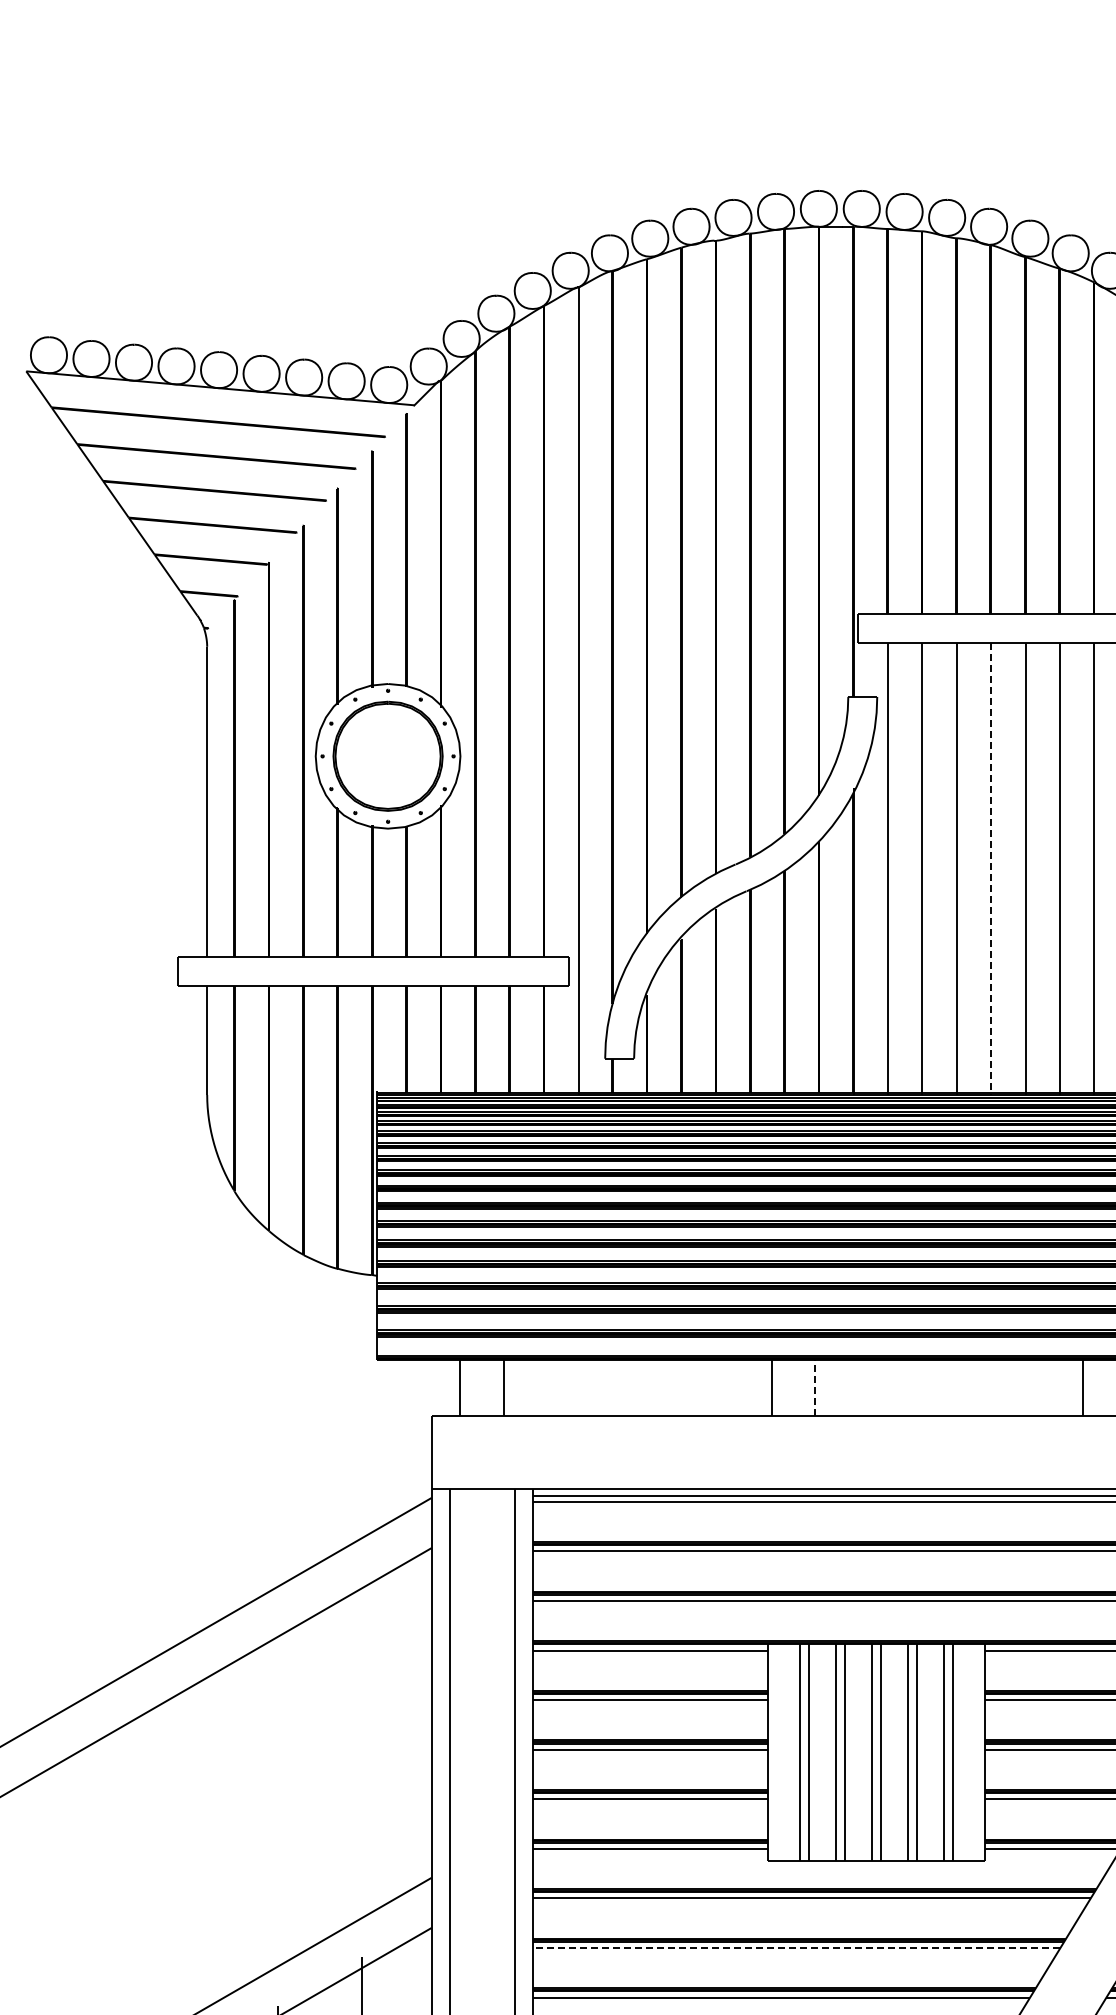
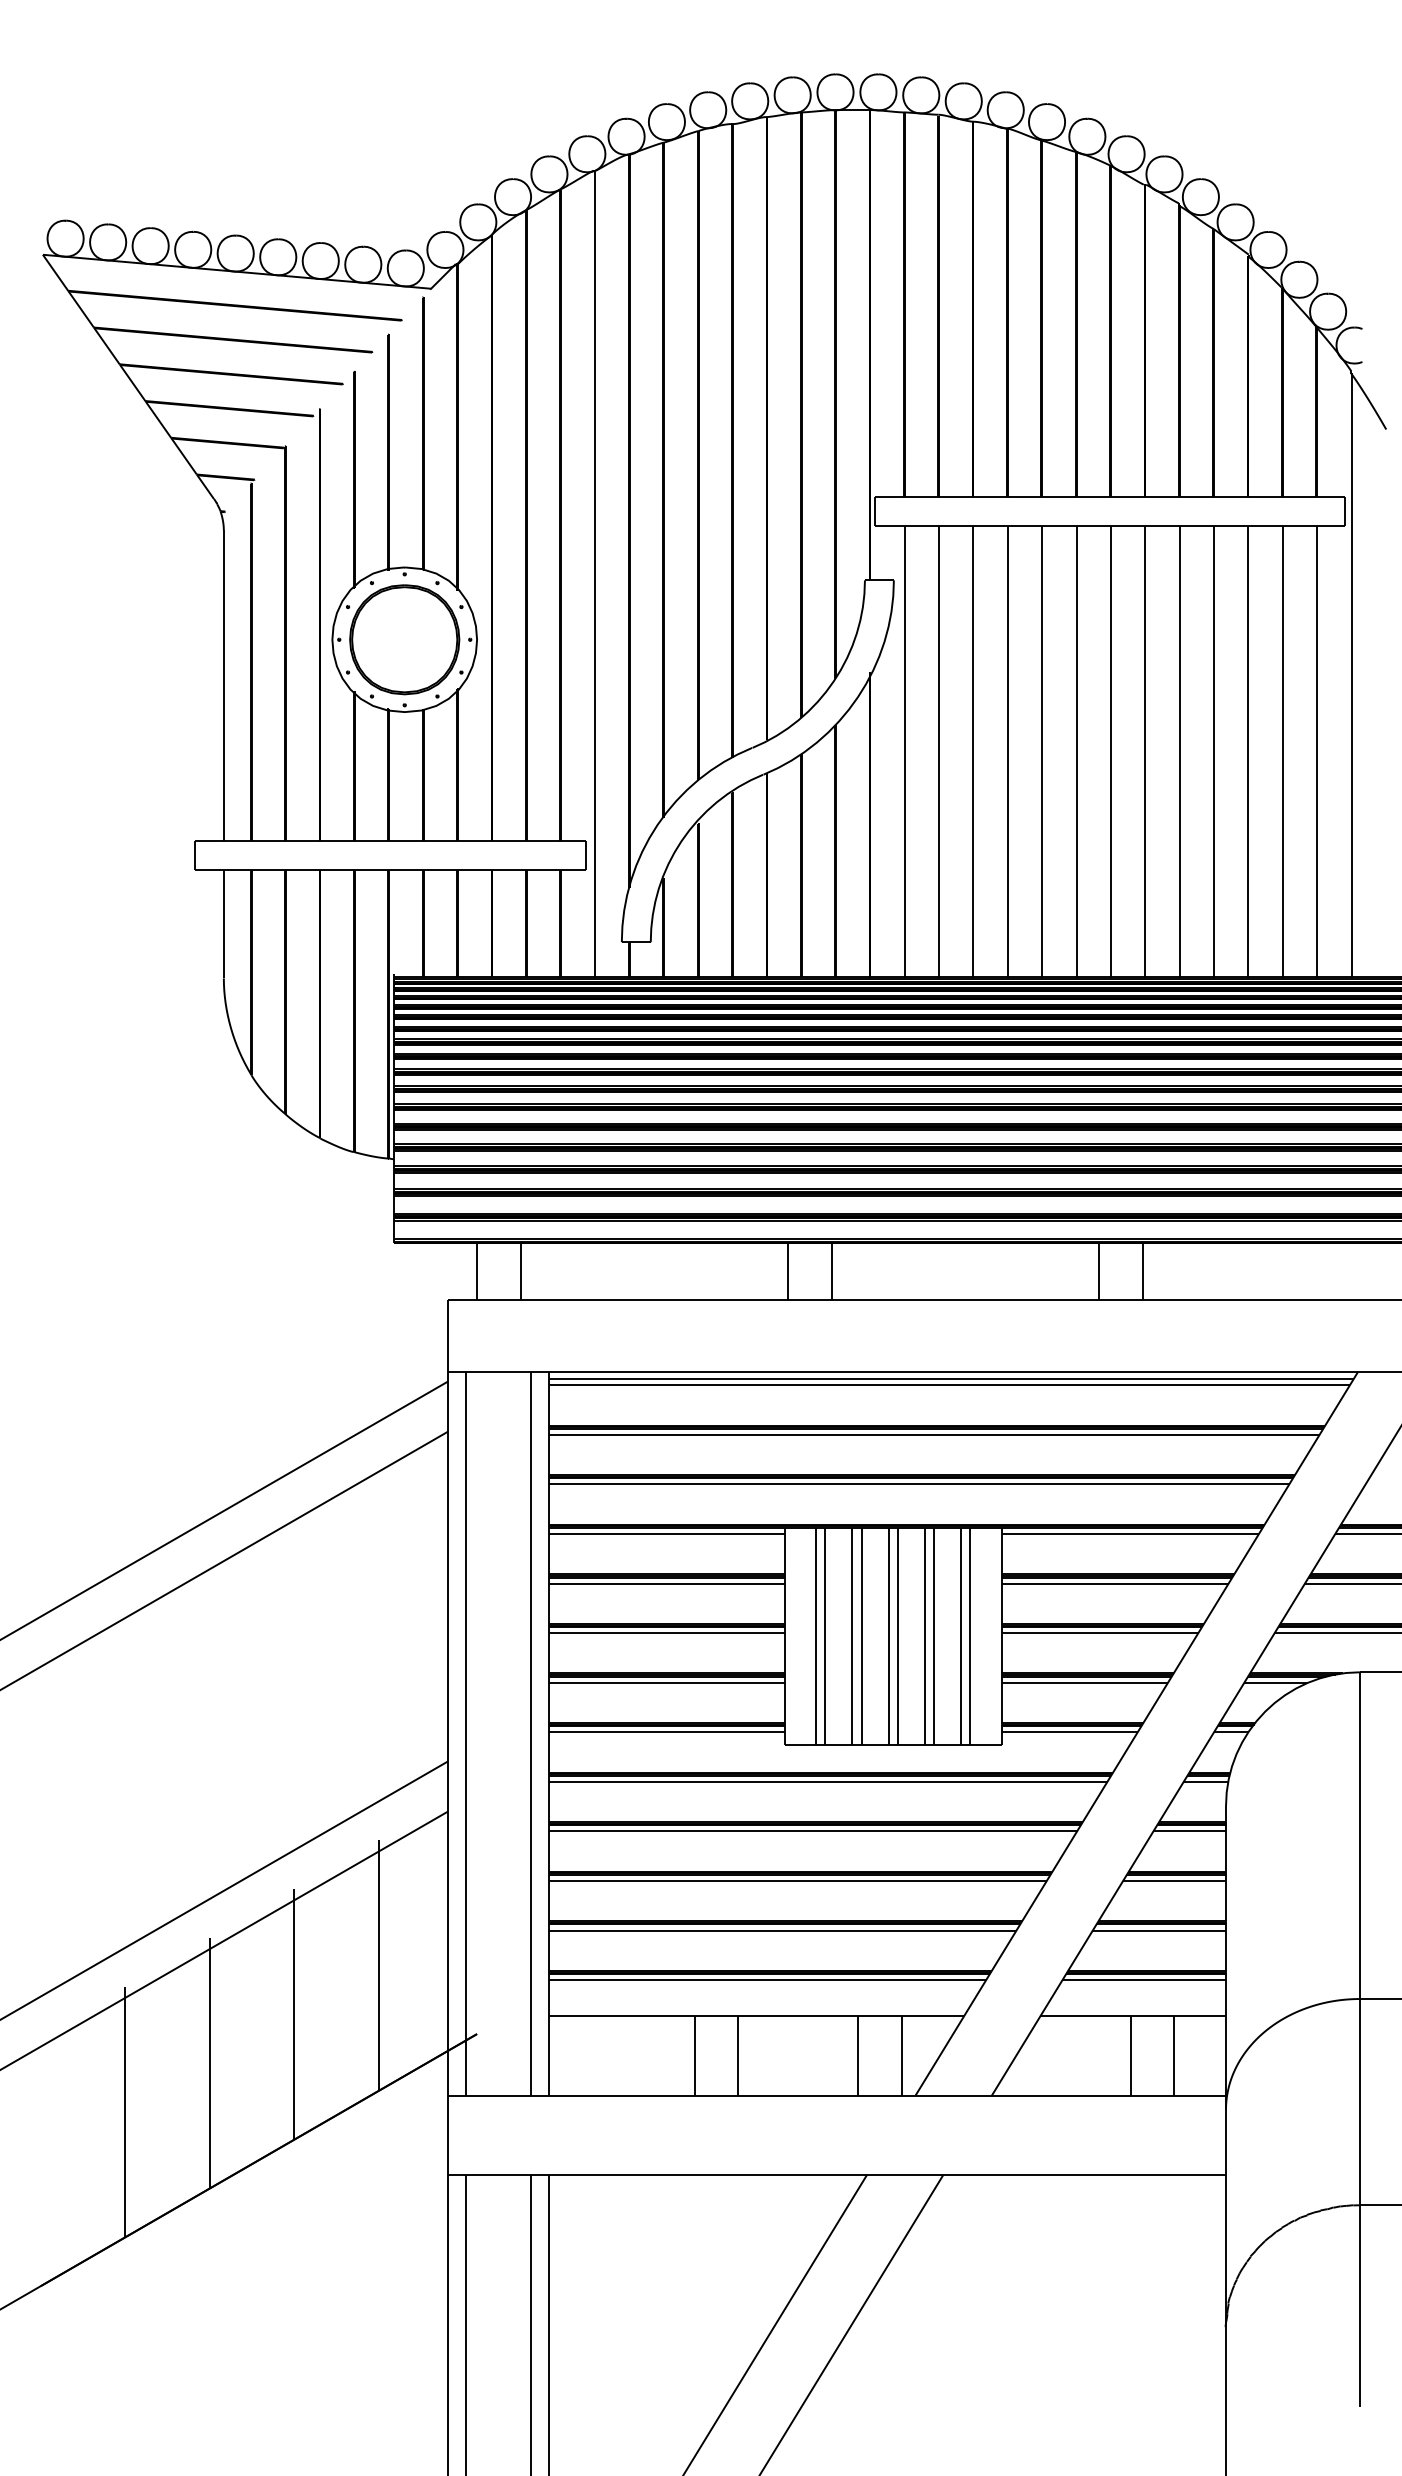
line: (990, 869) -> (1007, 752), dashed -> solid
line: (814, 1387) -> (831, 1270), dashed -> solid
line: (796, 1948) -> (813, 1831), dashed -> solid

